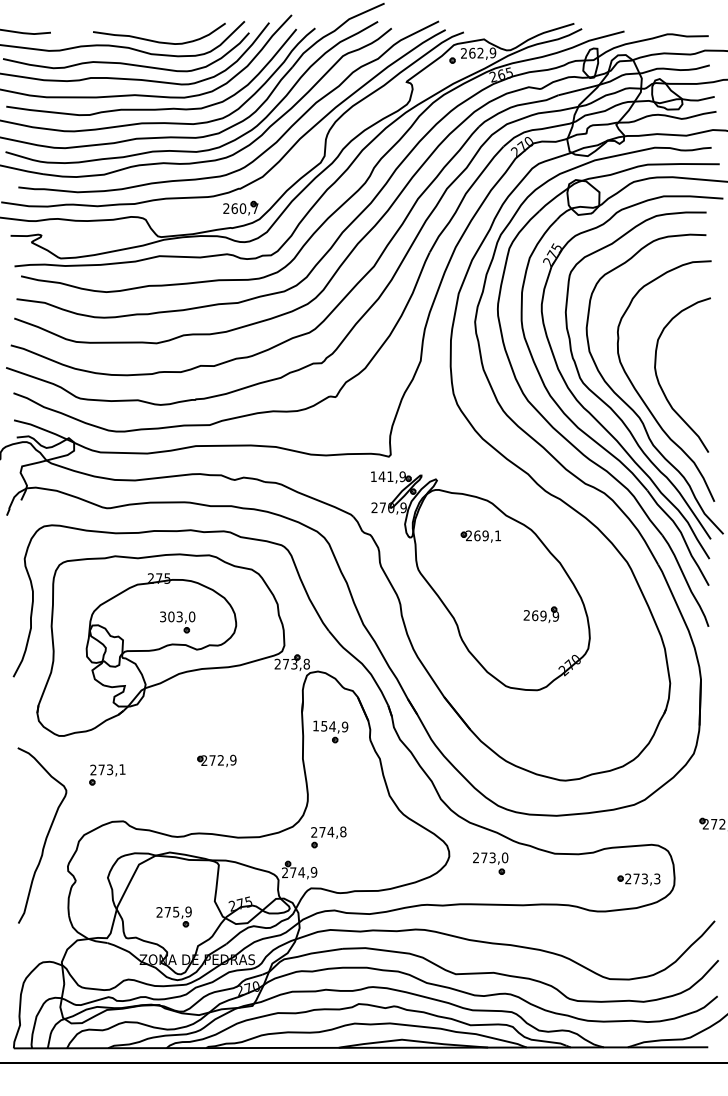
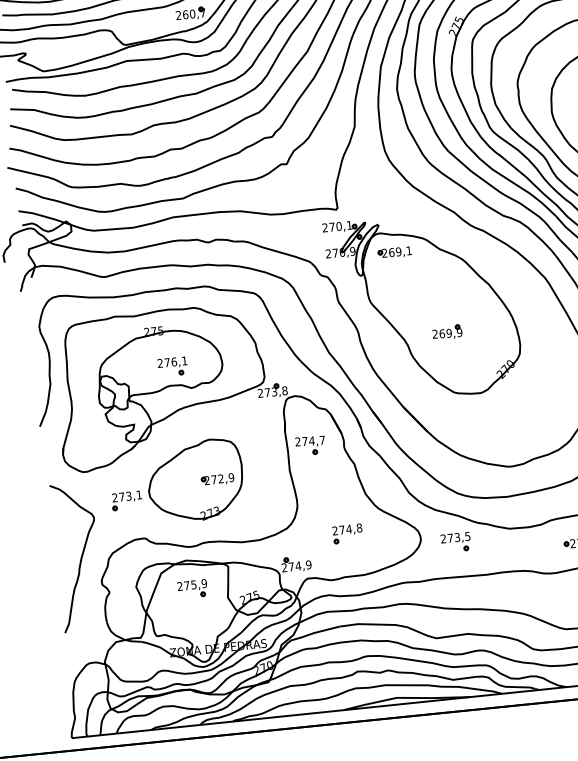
text: (387, 476) -> (336, 226), 141,9 -> 270,1
part: (480, 536) -> (394, 252), moved
part: (541, 614) -> (447, 332), moved
text: (177, 616) -> (172, 361), 303,0 -> 276,1
text: (330, 726) -> (310, 441), 154,9 -> 274,7
part: (190, 759) -> (195, 480), added
part: (328, 837) -> (347, 533), moved
text: (504, 857) -> (467, 536), 273,0 -> 273,5
part: (173, 916) -> (192, 588), moved

